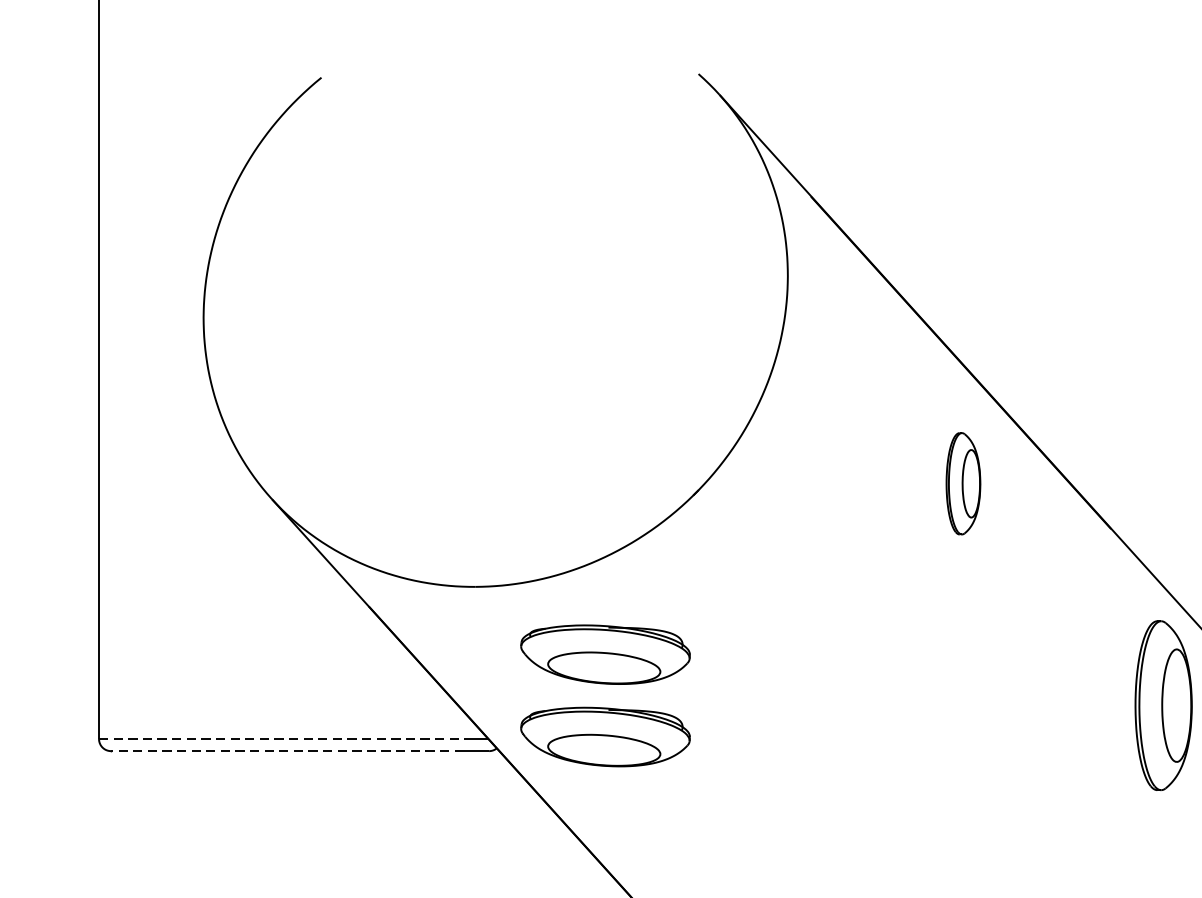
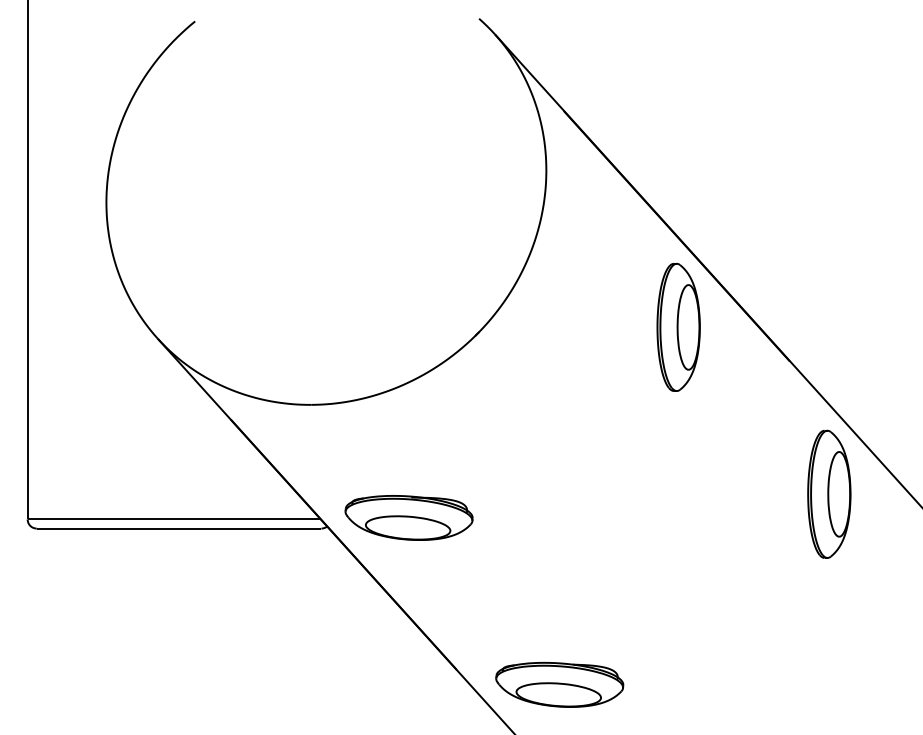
part: (963, 482) -> (678, 326), size x1.67
part: (604, 654) -> (408, 455), removed
line: (286, 739) -> (168, 519), dashed -> solid
line: (286, 751) -> (168, 528), dashed -> solid

